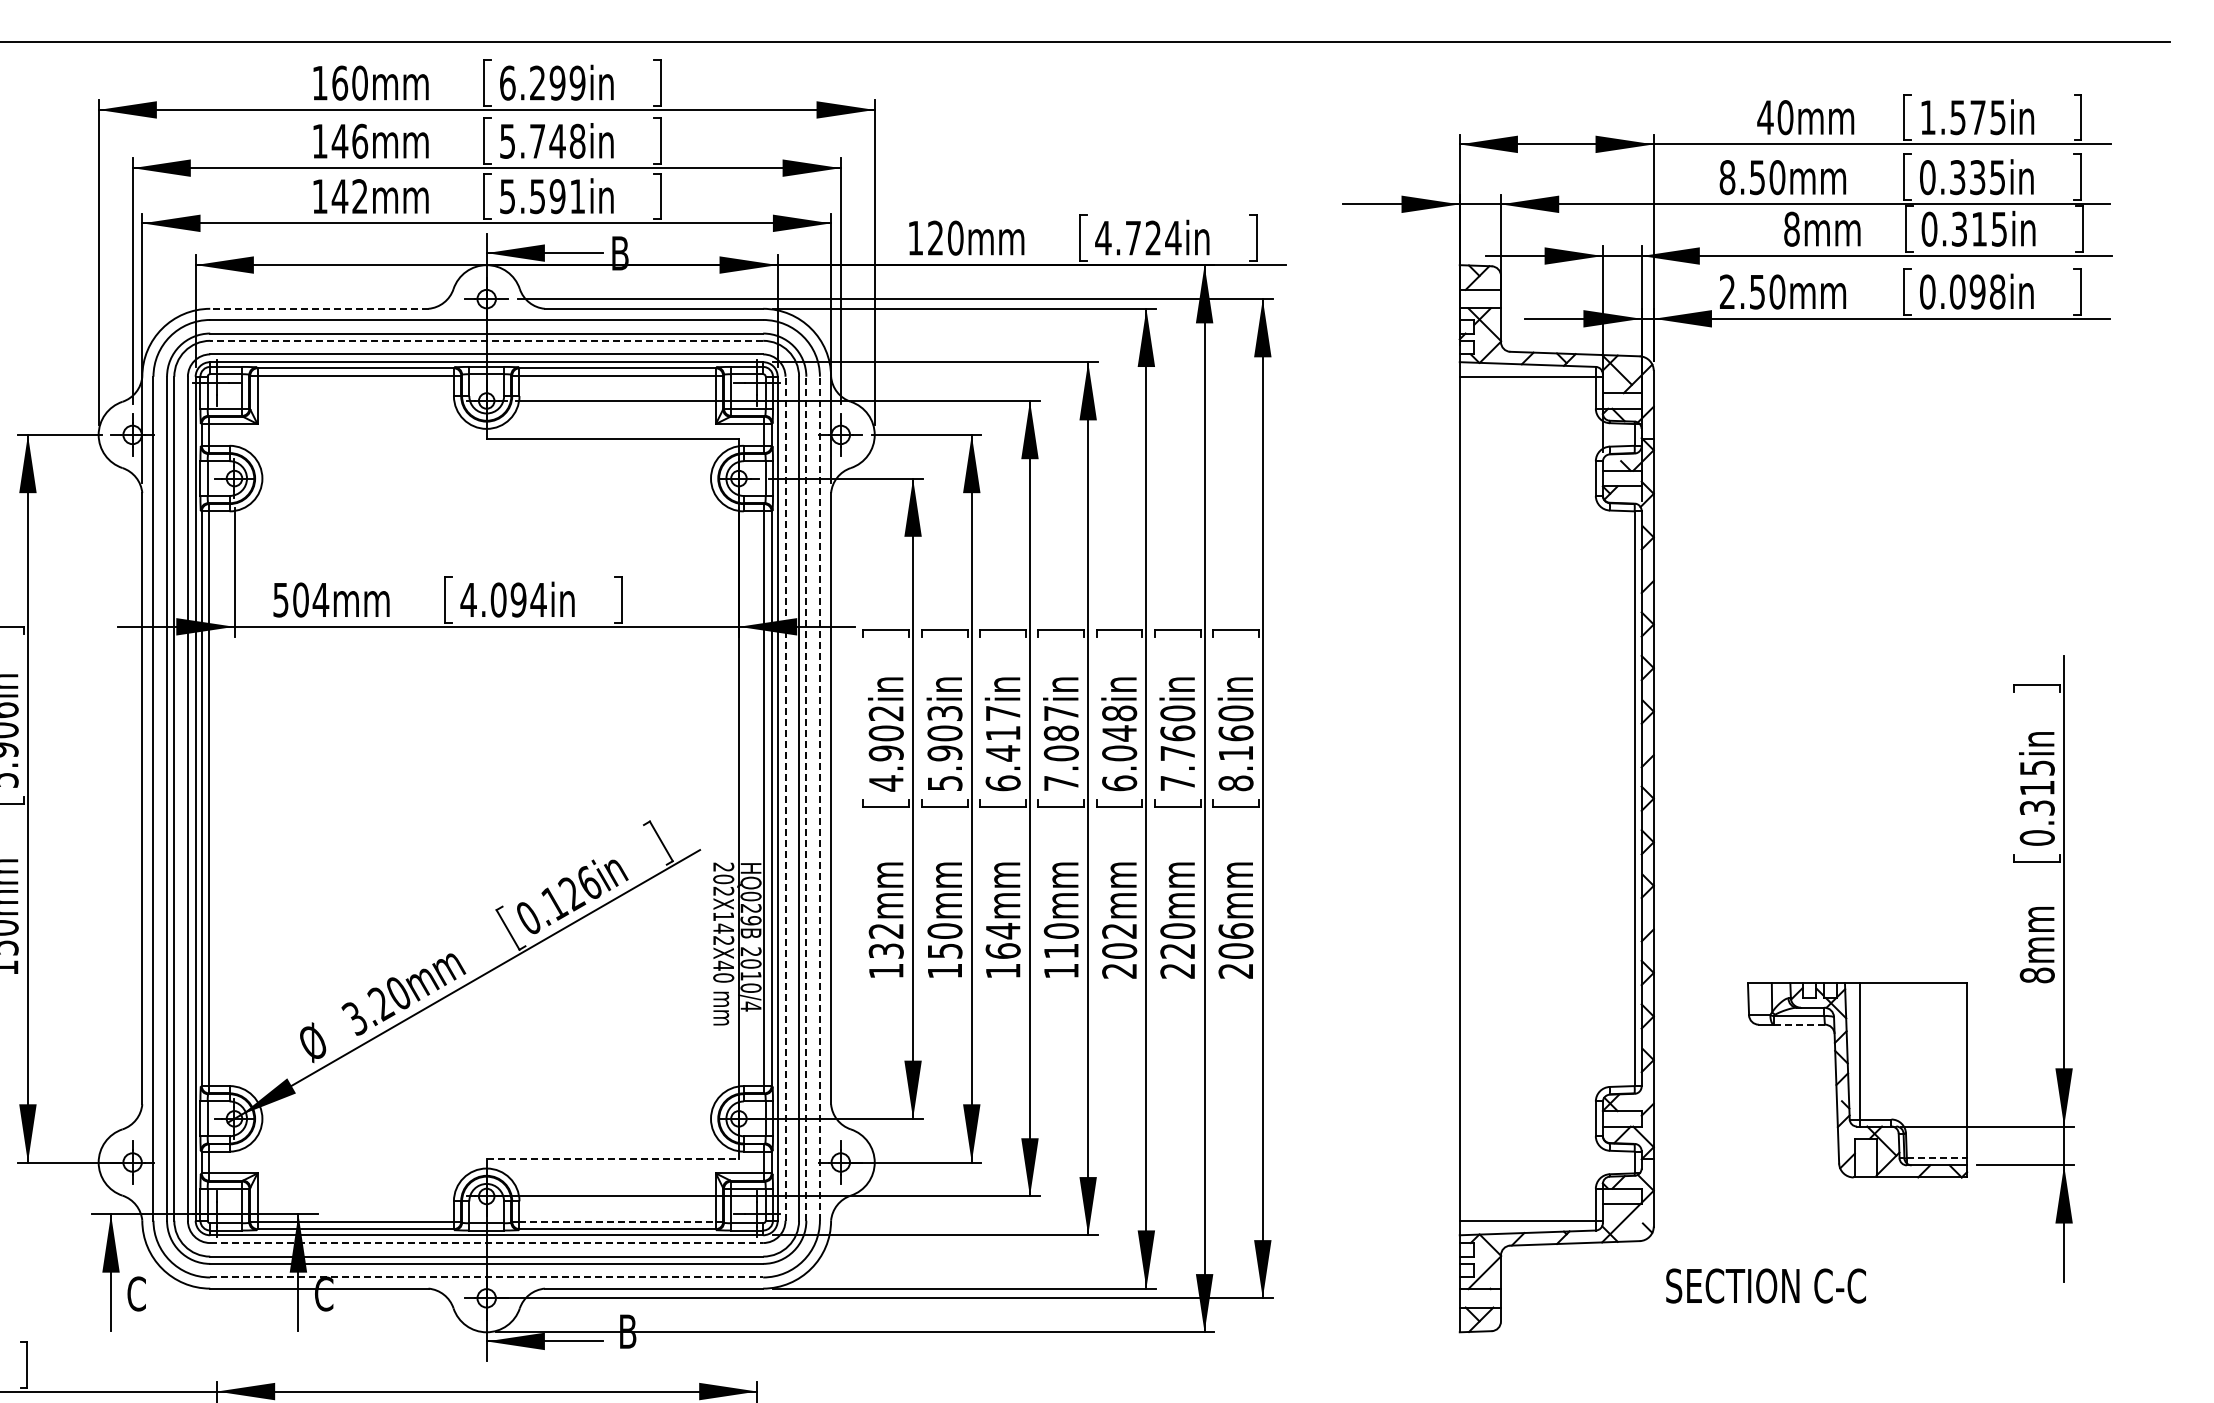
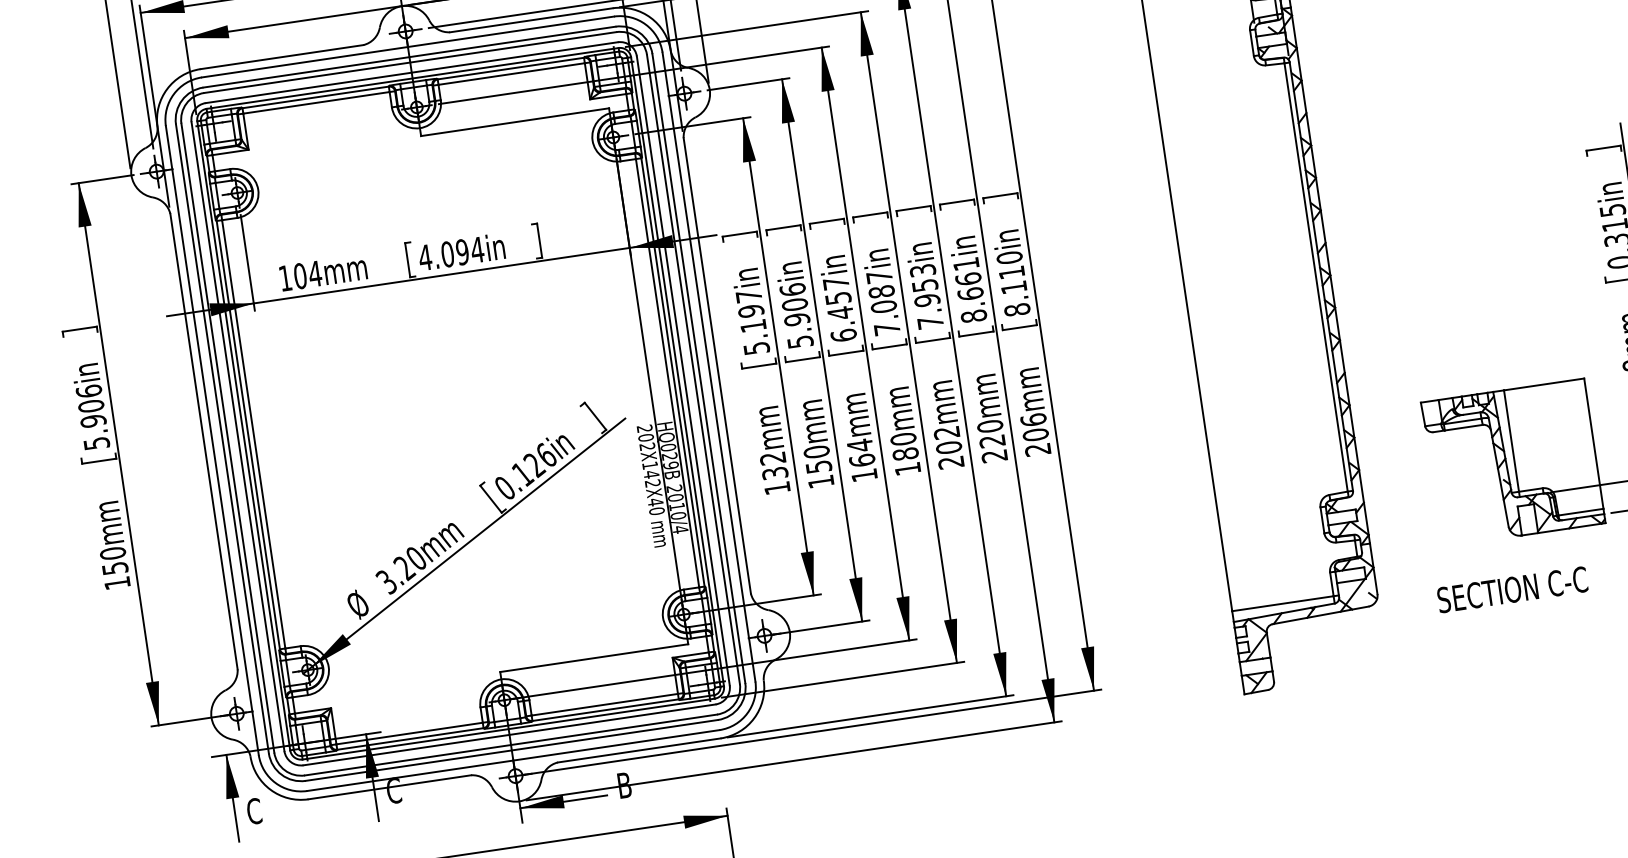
line: (318, 308) -> (281, 56), dashed -> solid
line: (486, 340) -> (410, 62), dashed -> solid
text: (280, 600) -> (285, 278), 504mm -> 104mm
text: (944, 713) -> (792, 289), 5.903in -> 5.906in
text: (1003, 733) -> (838, 298), 6.417in -> 6.457in
text: (1235, 733) -> (1011, 272), 8.160in -> 8.110in
text: (885, 748) -> (752, 322), 4.902in -> 5.197in
text: (1119, 748) -> (926, 296), 6.048in -> 7.953in
text: (1177, 748) -> (969, 290), 7.760in -> 8.661in
line: (785, 798) -> (683, 370), dashed -> solid
line: (806, 798) -> (698, 368), dashed -> solid
line: (819, 798) -> (708, 367), dashed -> solid
text: (1060, 950) -> (904, 453), 110mm -> 180mm
line: (1798, 1024) -> (1463, 427), dashed -> solid
line: (613, 1158) -> (594, 657), dashed -> solid
line: (1937, 1158) -> (1581, 512), dashed -> solid
line: (618, 1221) -> (605, 704), dashed -> solid
line: (487, 1243) -> (510, 735), dashed -> solid
line: (487, 1277) -> (513, 760), dashed -> solid
text: (1765, 1285) -> (1512, 589), moved

